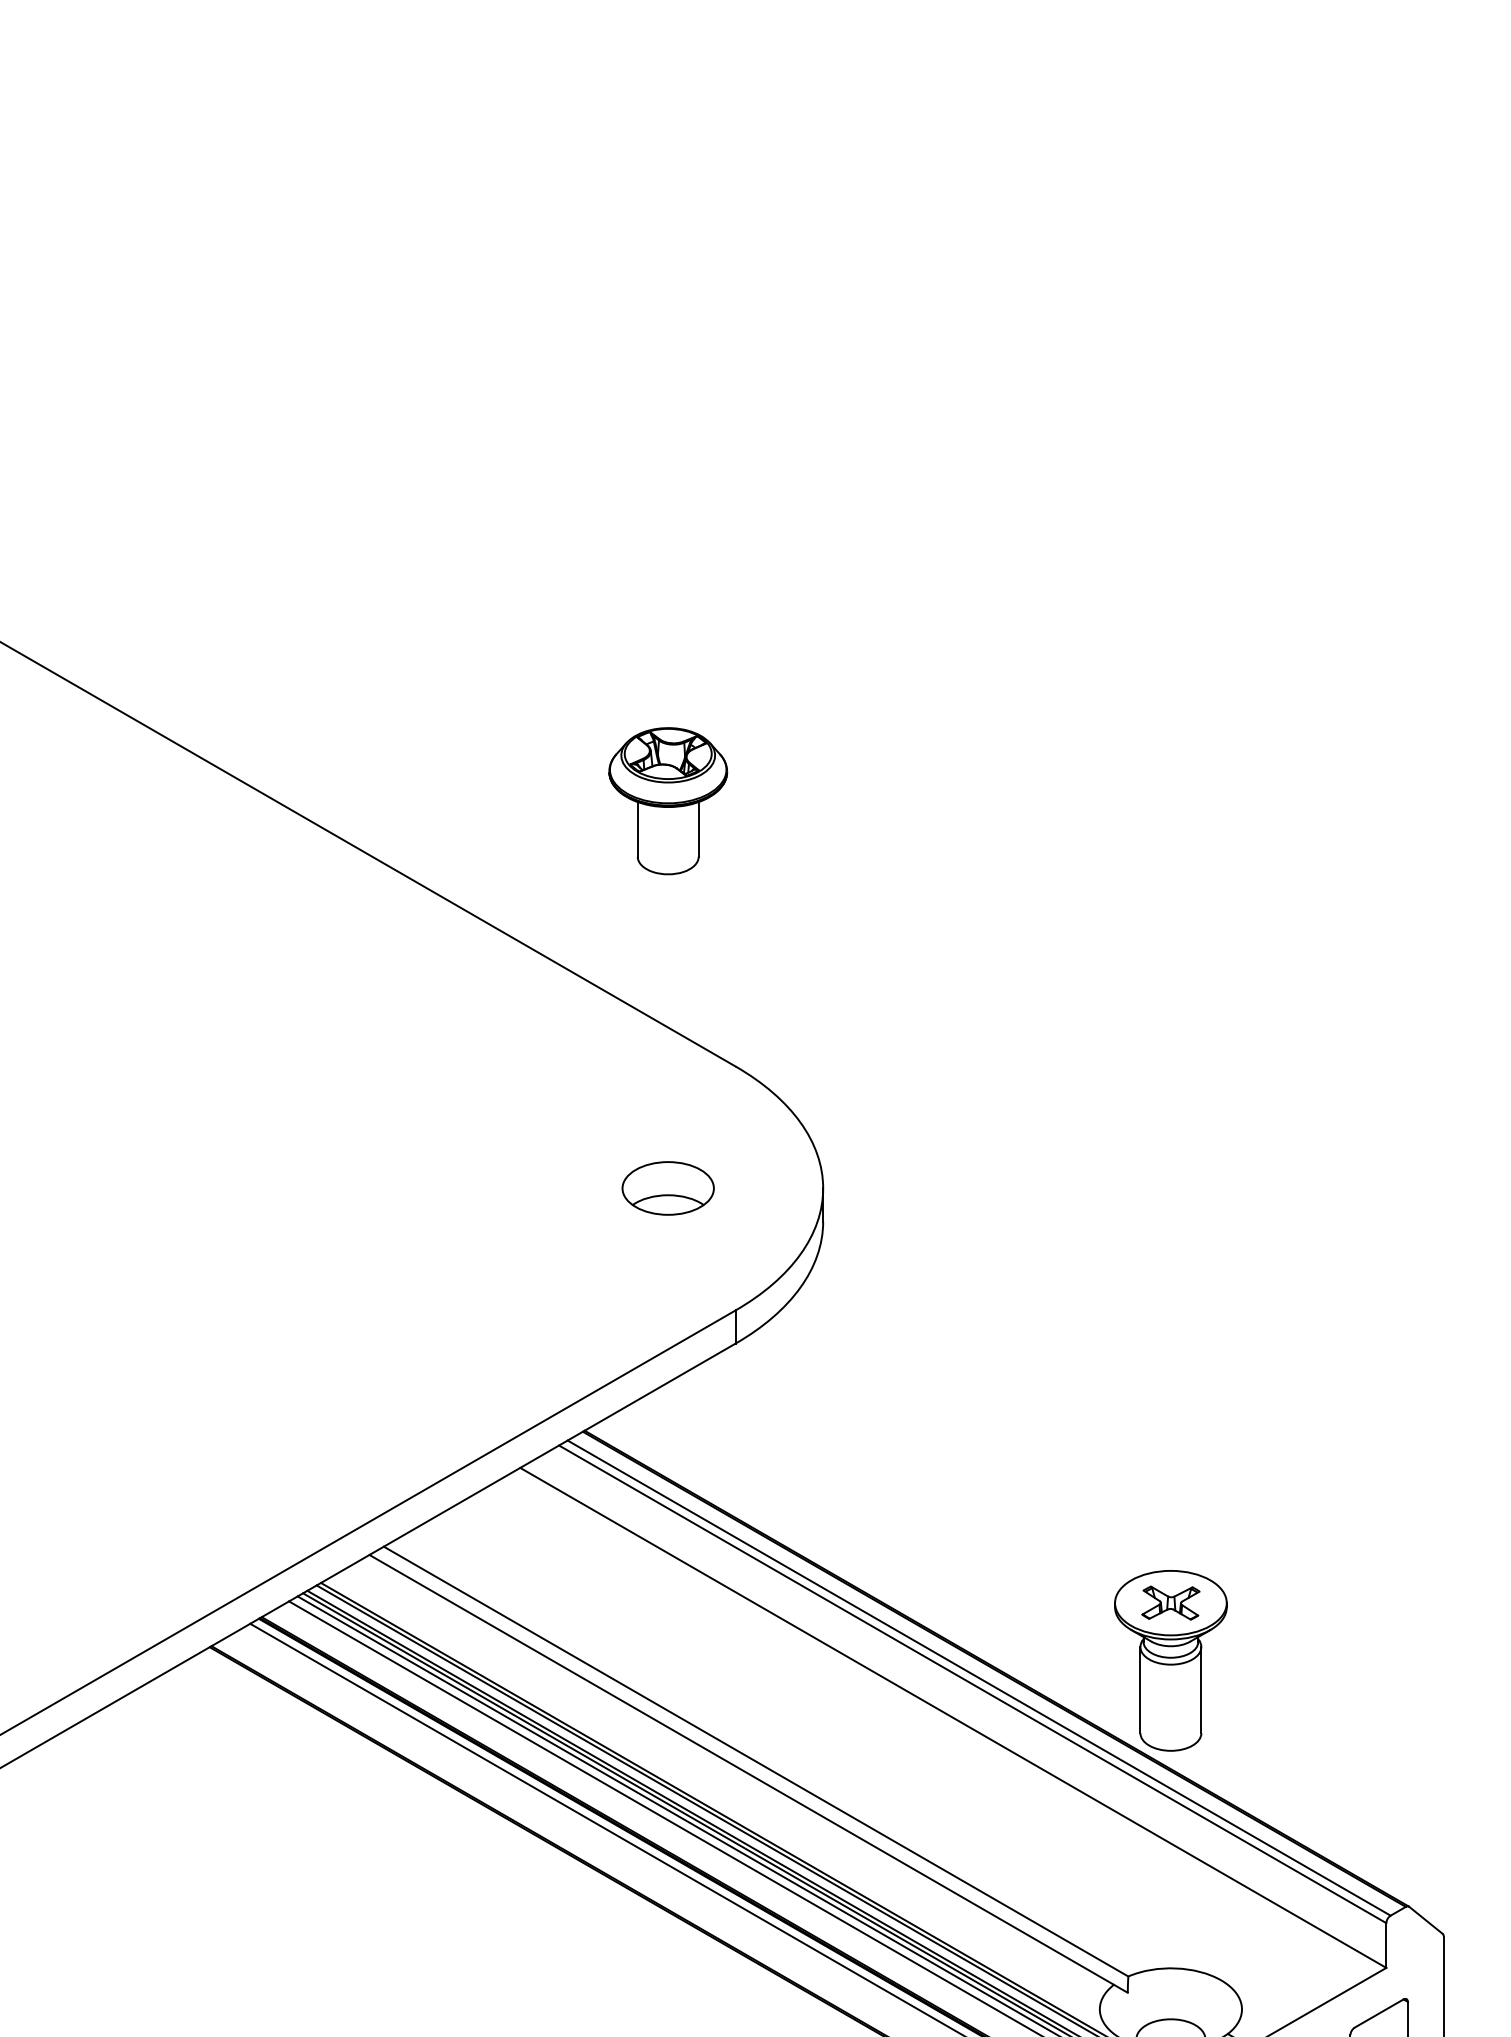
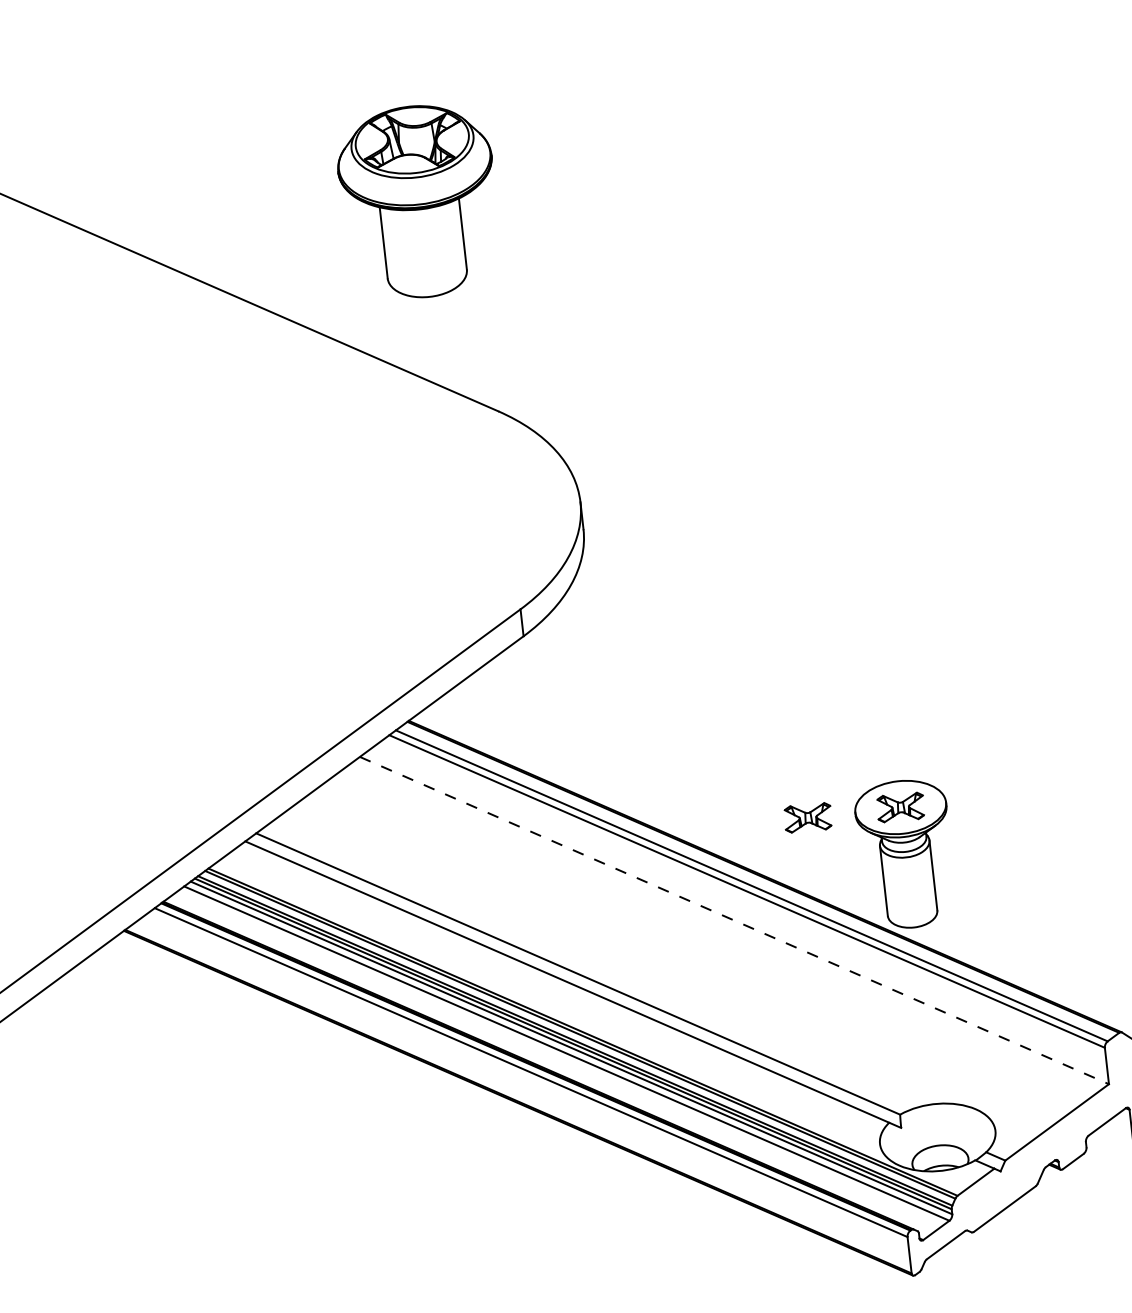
part: (668, 801) -> (419, 202), size x1.6
part: (667, 1188) -> (454, 516), removed
part: (1056, 1602) -> (807, 817), added
line: (953, 1718) -> (734, 921), solid -> dashed

